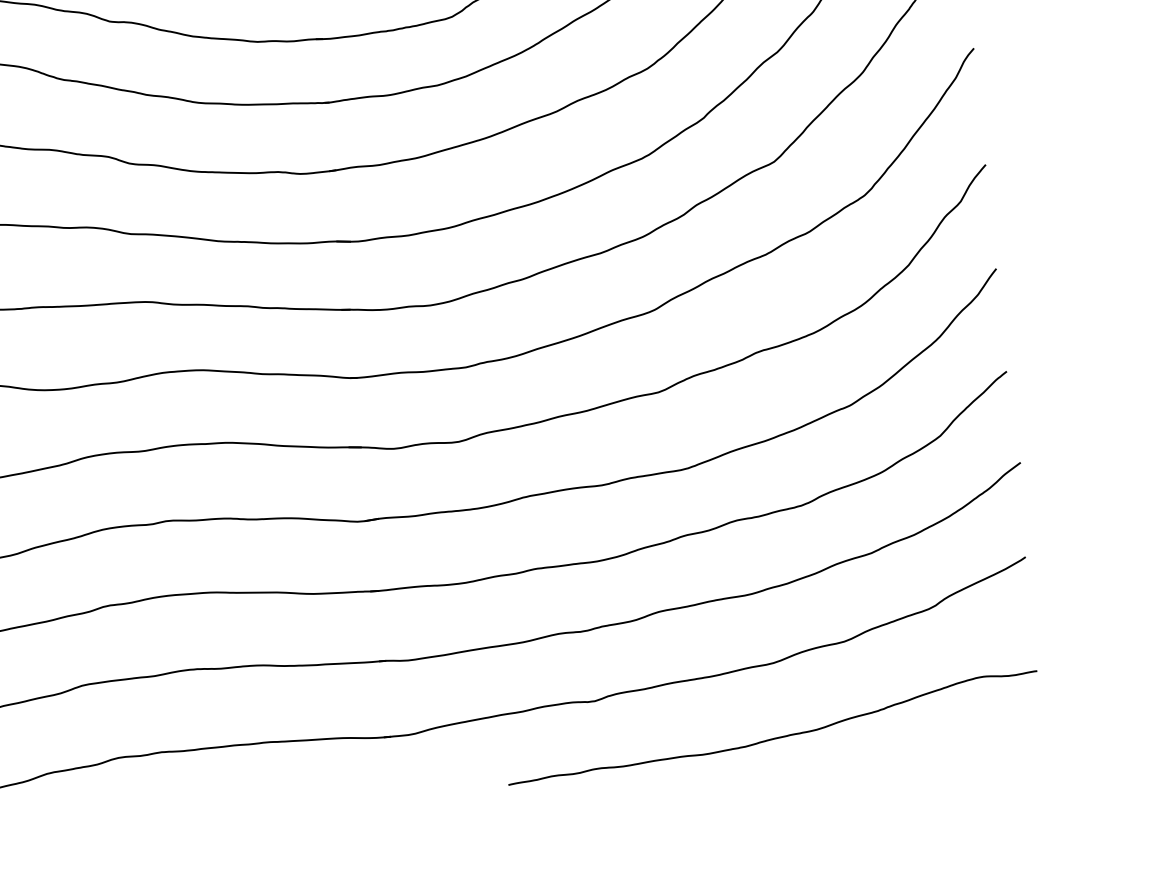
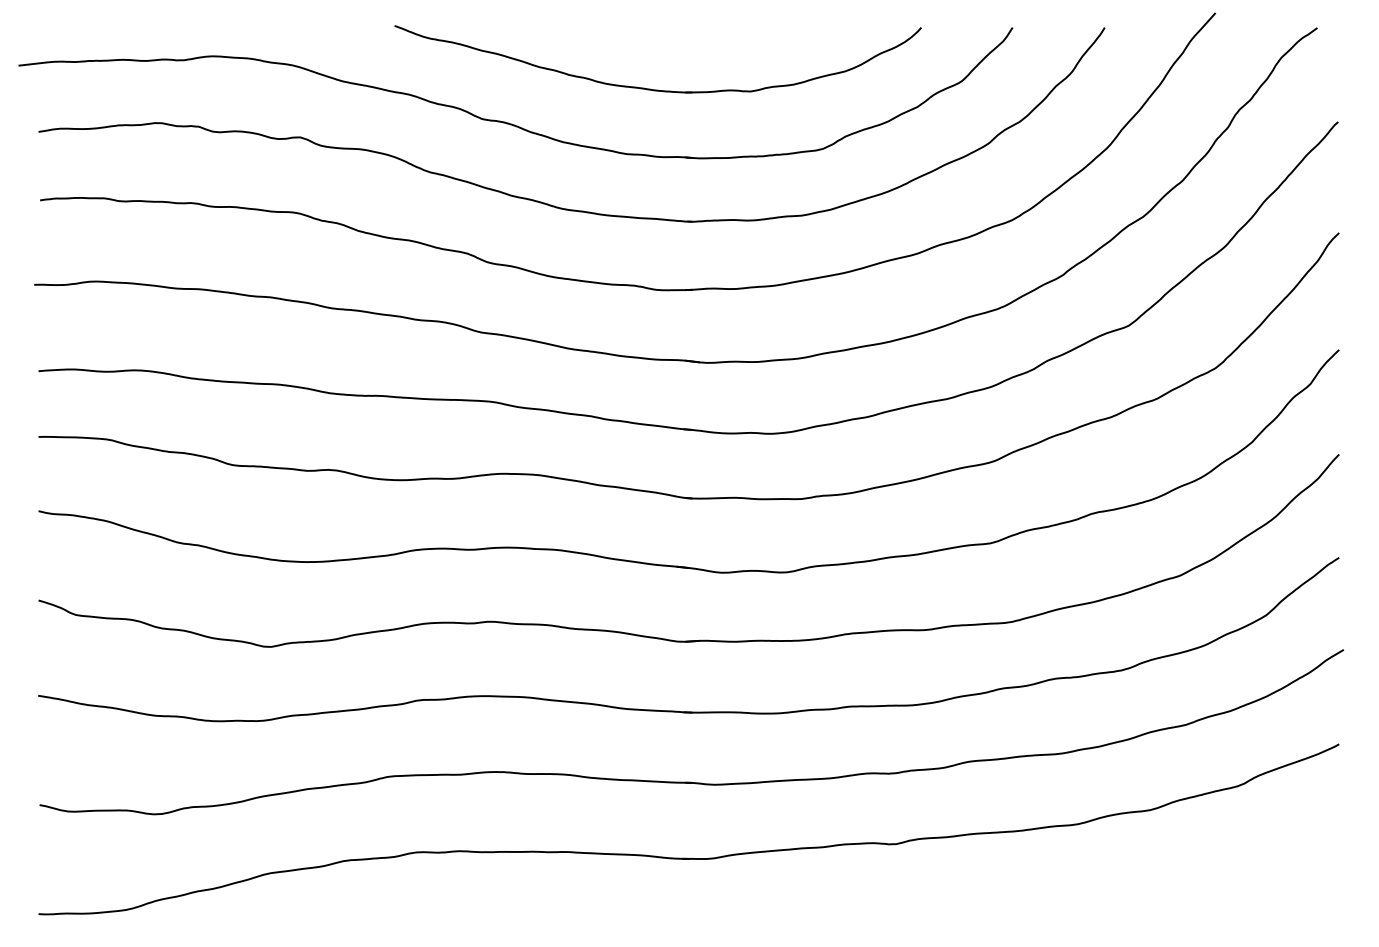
curve: (773, 737) -> (1070, 898), removed

